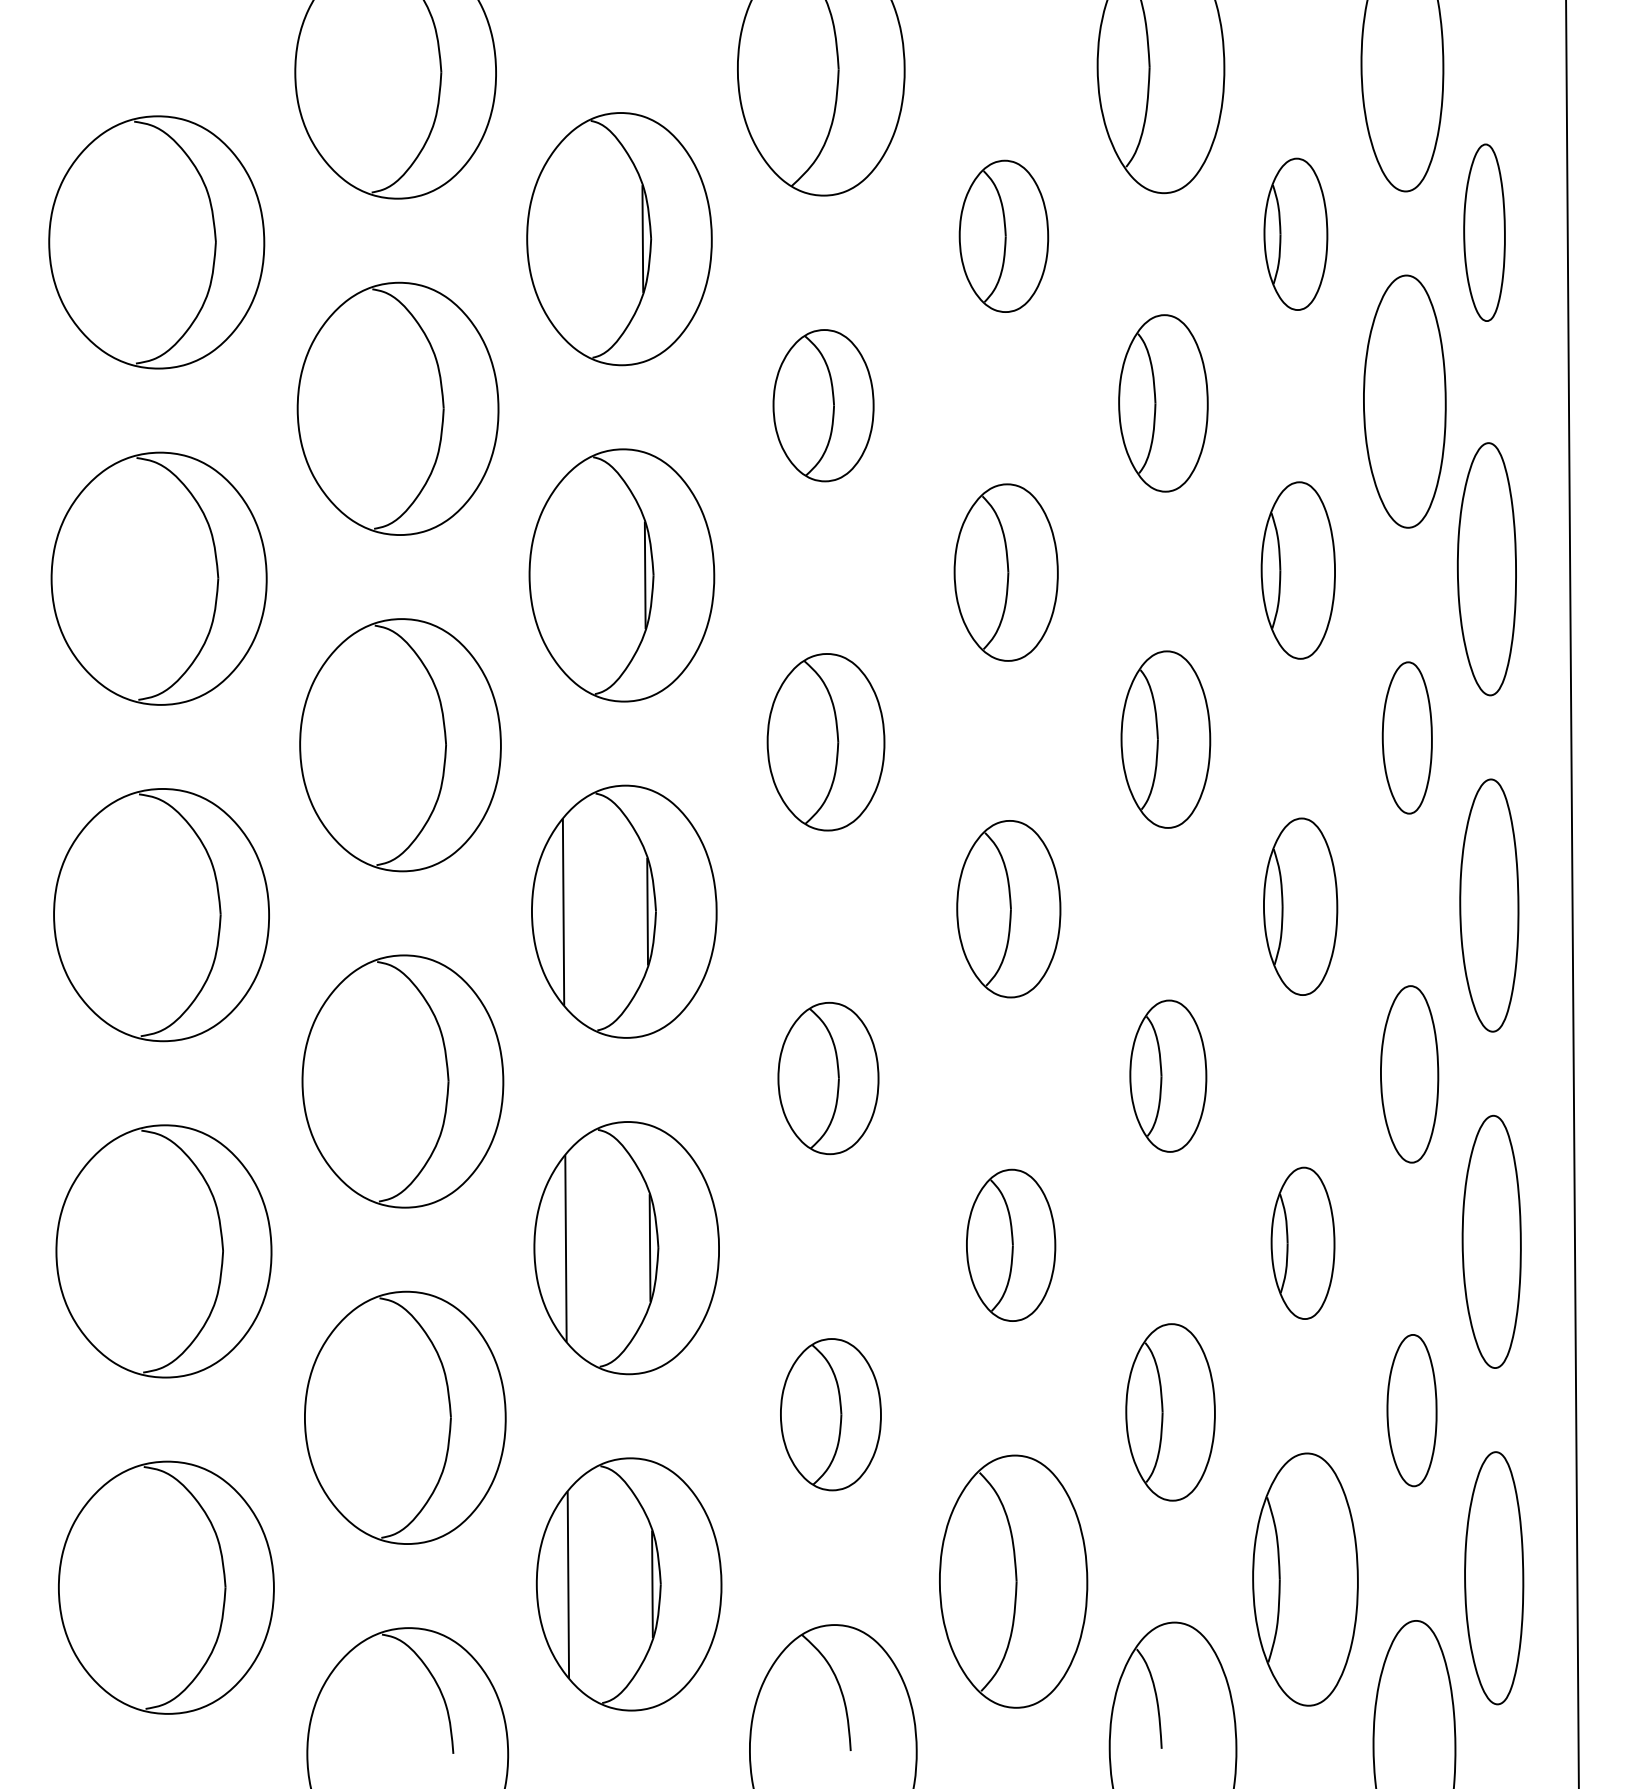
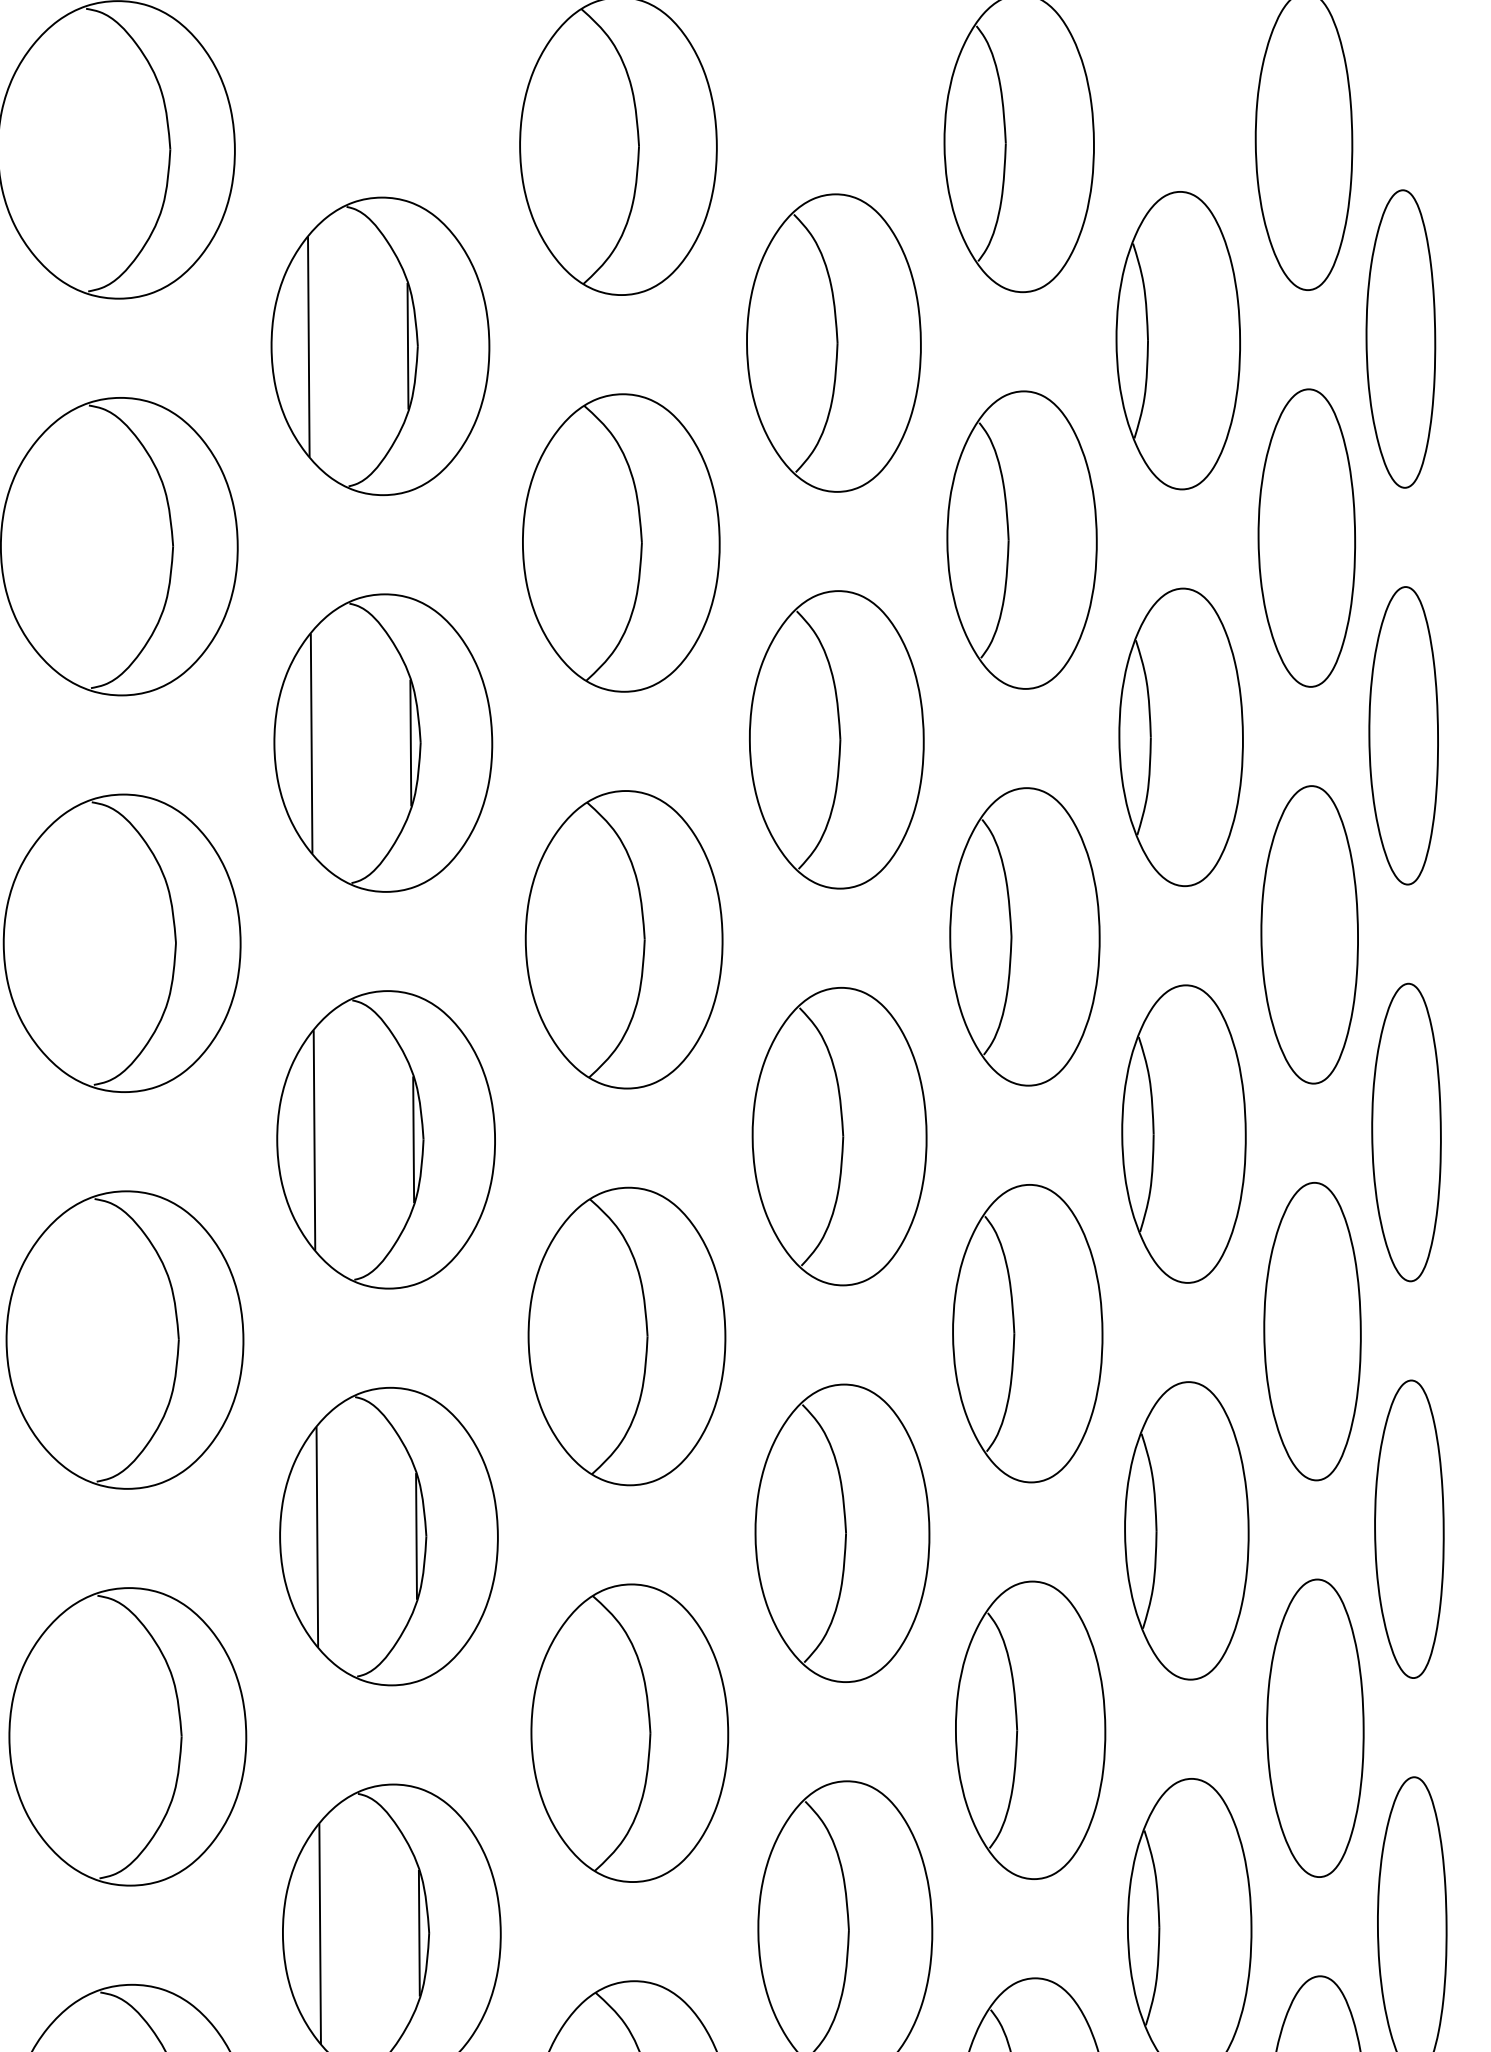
part: (1484, 232) -> (1400, 338), size x1.43
part: (1295, 234) -> (1177, 340), size x1.67
part: (1003, 236) -> (833, 343), size x1.67
line: (558, 239) -> (308, 346), added
part: (1163, 403) -> (1022, 540), size x1.43
part: (823, 405) -> (621, 542), size x1.67
part: (1298, 570) -> (1181, 737), size x1.43
part: (1005, 572) -> (835, 739), size x1.43
line: (560, 575) -> (310, 743), added
part: (1407, 737) -> (1309, 934), size x1.67
part: (1165, 739) -> (1024, 936), size x1.43
part: (825, 742) -> (623, 940), size x1.43
part: (1300, 906) -> (1183, 1133), size x1.43
part: (1008, 909) -> (839, 1137), size x1.43
part: (1409, 1074) -> (1312, 1331), size x1.43
part: (1168, 1076) -> (1028, 1334), size x1.67
part: (828, 1078) -> (627, 1336), size x1.67
part: (1302, 1243) -> (1186, 1531), size x1.67
part: (1010, 1245) -> (841, 1533), size x1.67
part: (1411, 1410) -> (1314, 1728), size x1.67
part: (1170, 1412) -> (1030, 1730), size x1.43
part: (830, 1414) -> (629, 1732), size x1.67

